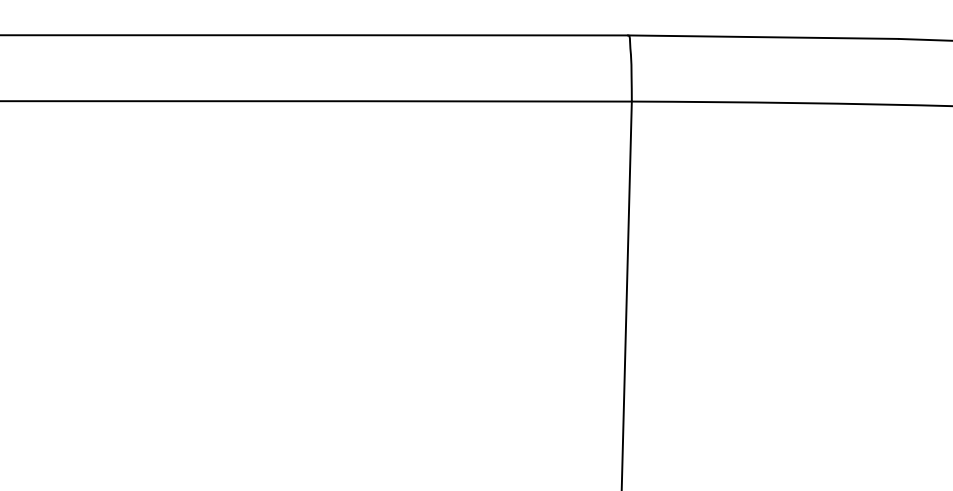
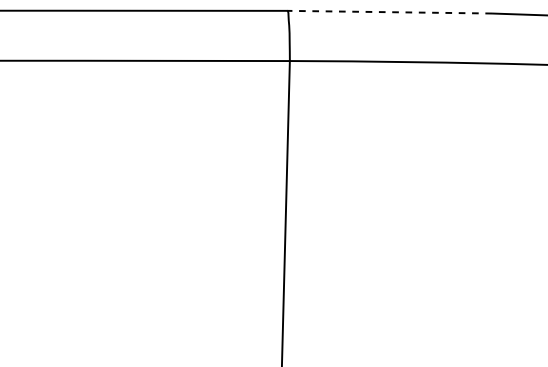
line: (762, 37) -> (388, 12), solid -> dashed

